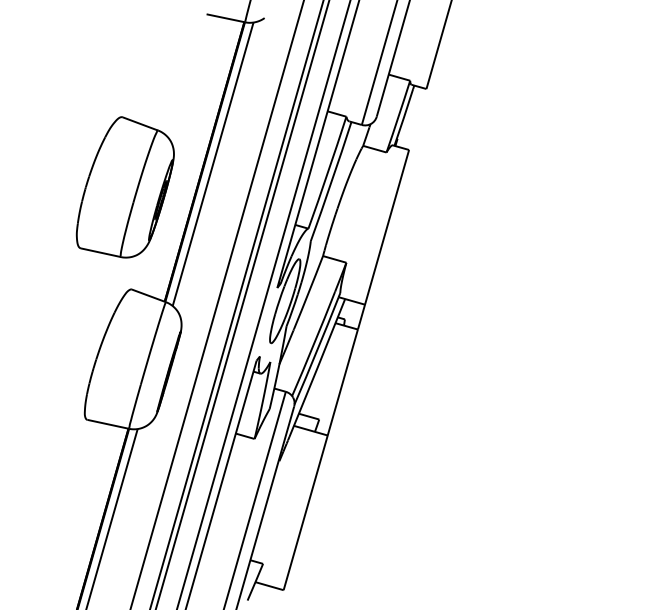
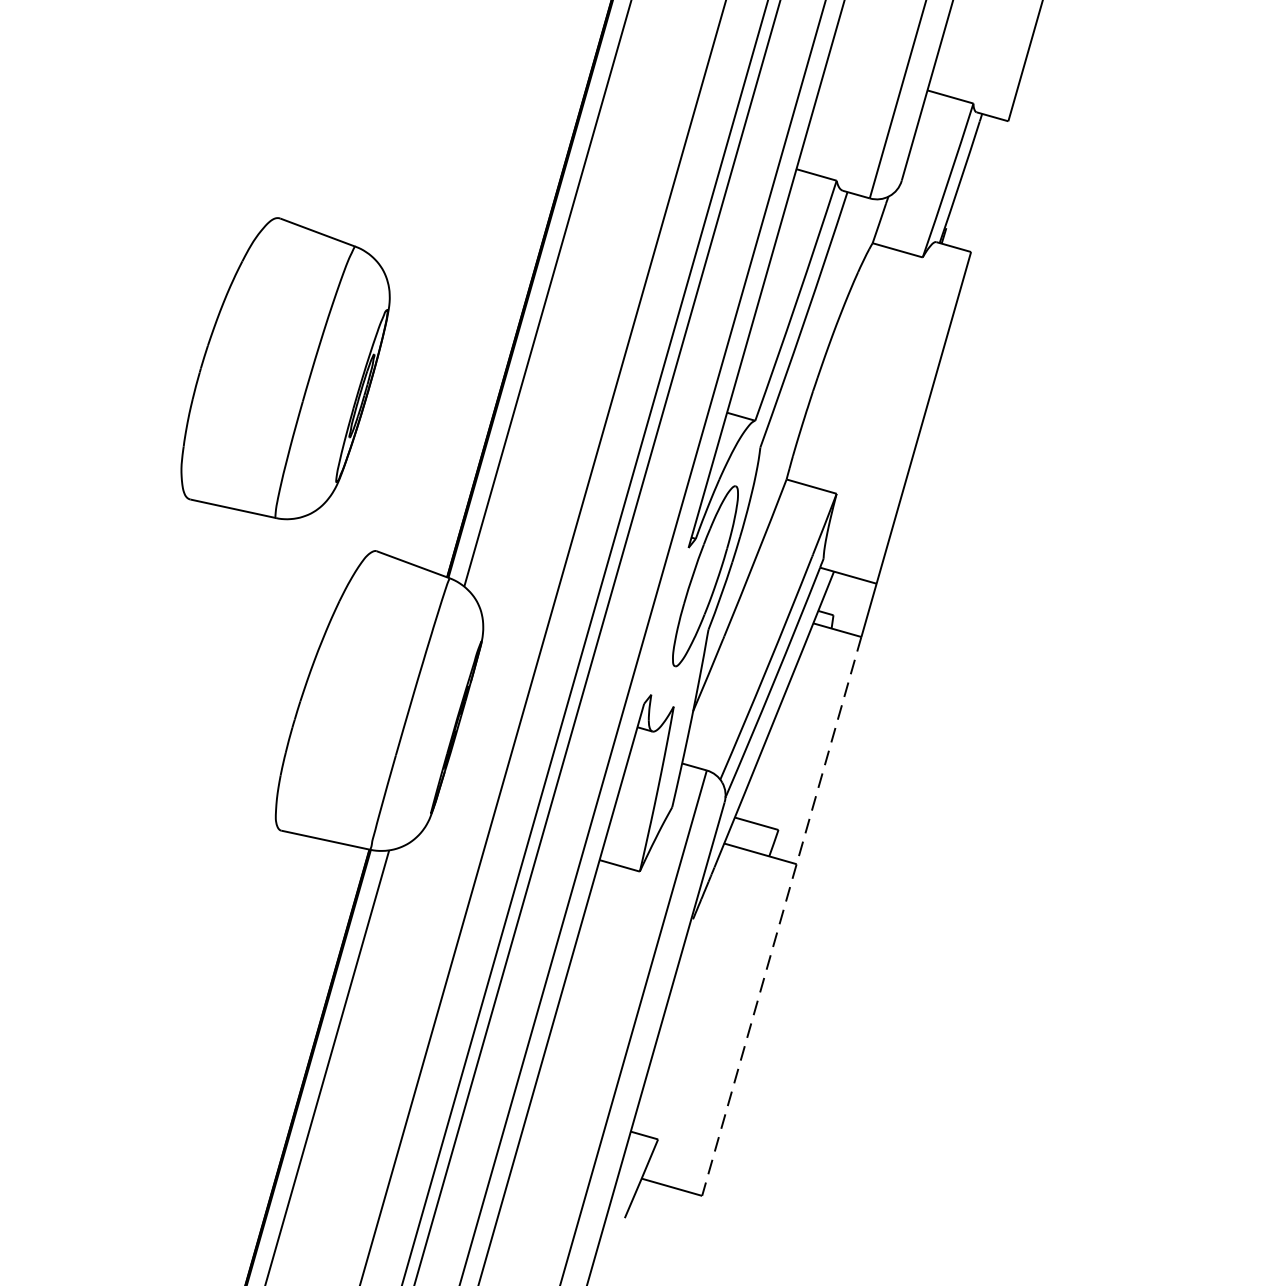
part: (124, 187) -> (283, 368), moved
line: (320, 460) -> (781, 917), solid -> dashed

